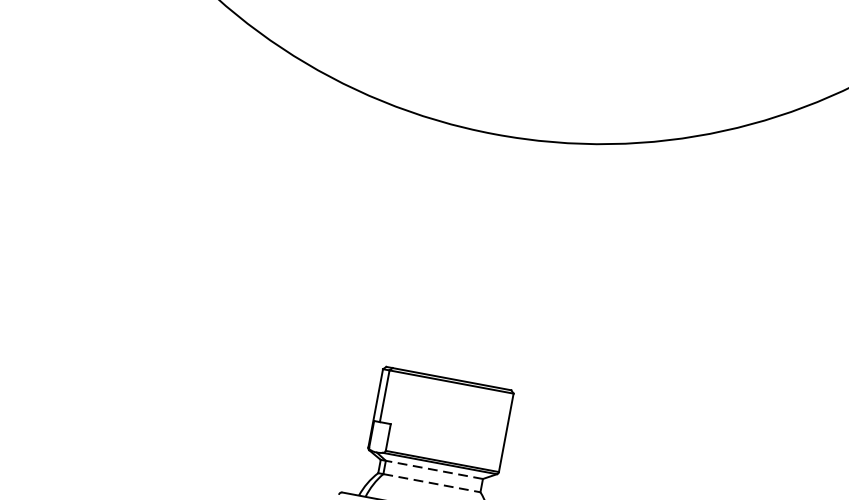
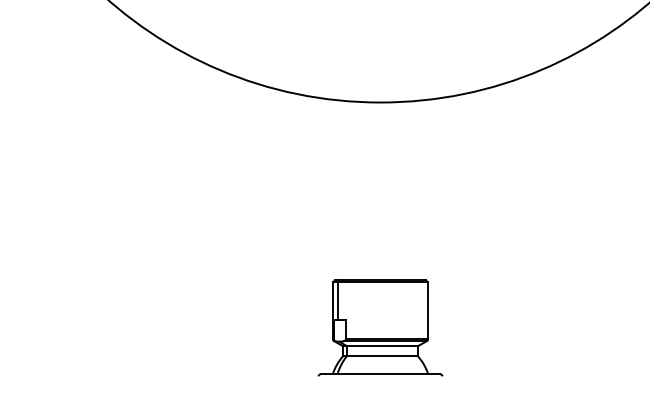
line: (433, 469) -> (381, 346), dashed -> solid
line: (432, 482) -> (382, 355), dashed -> solid

